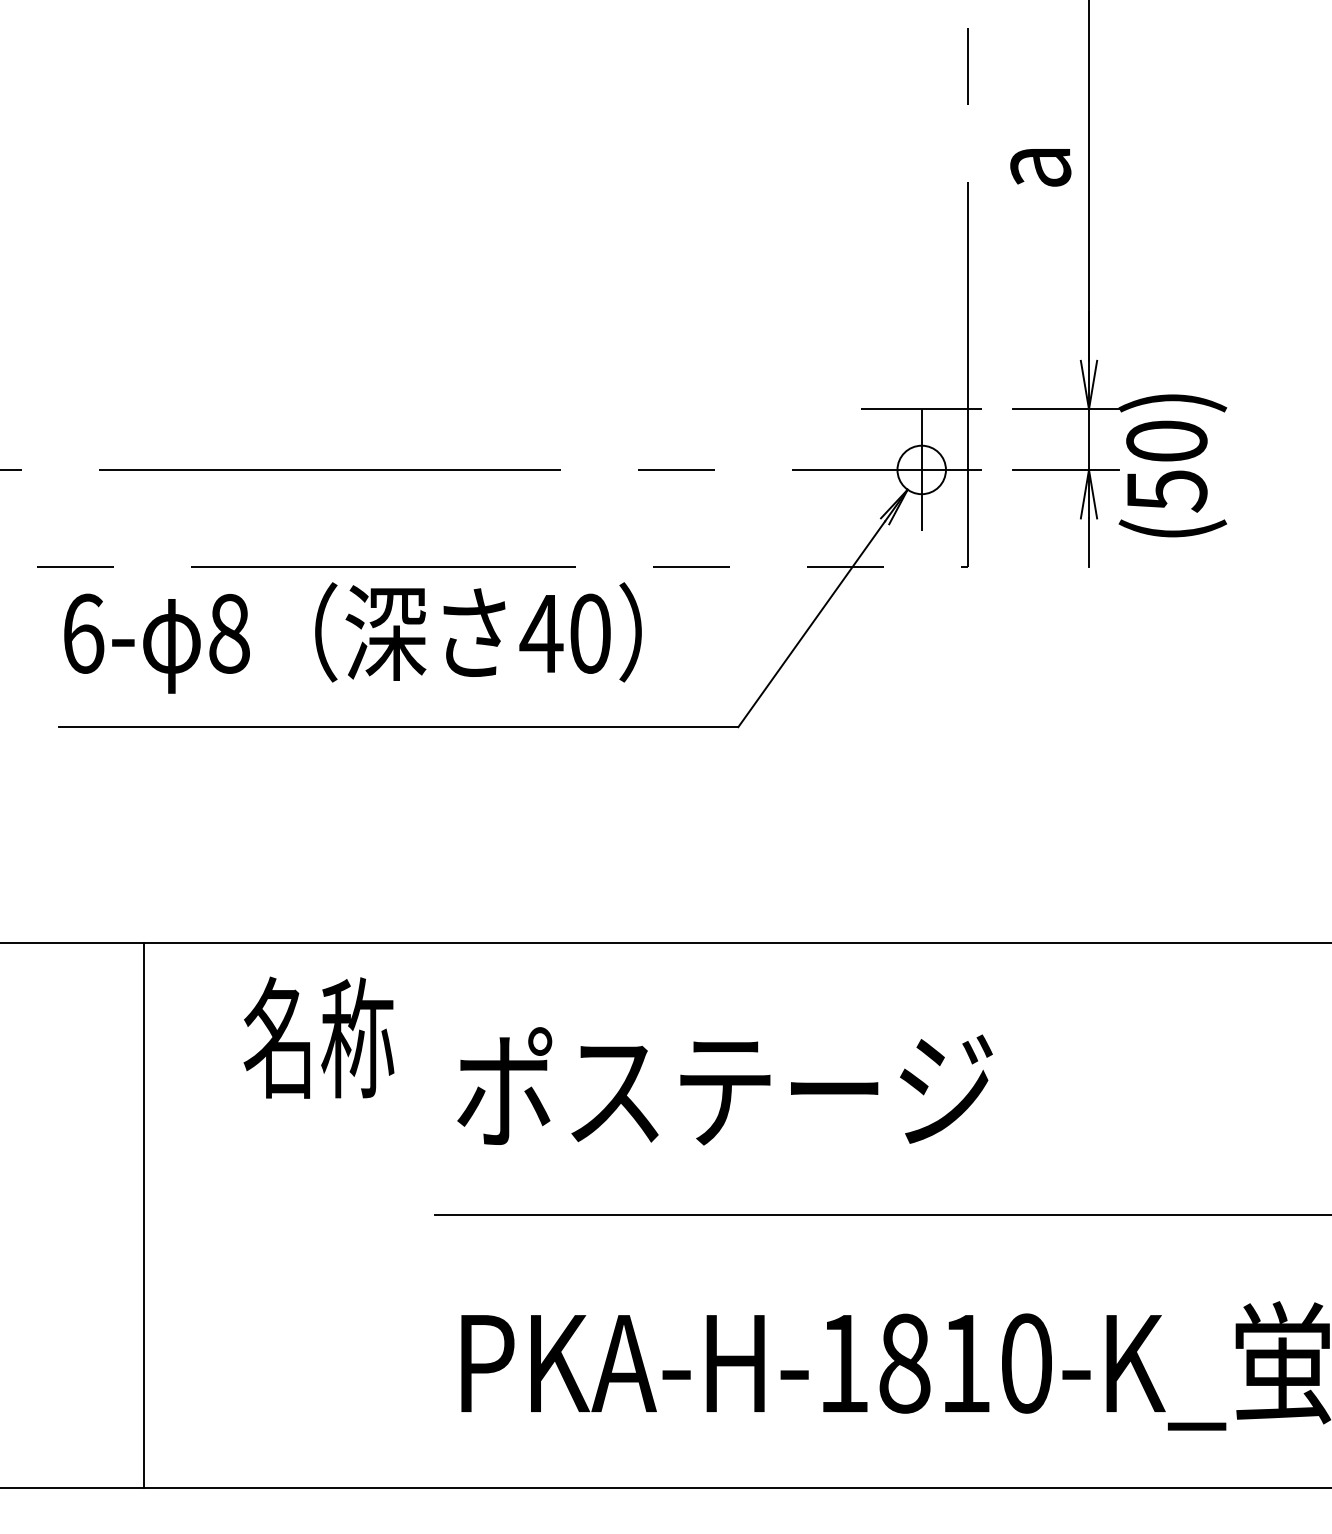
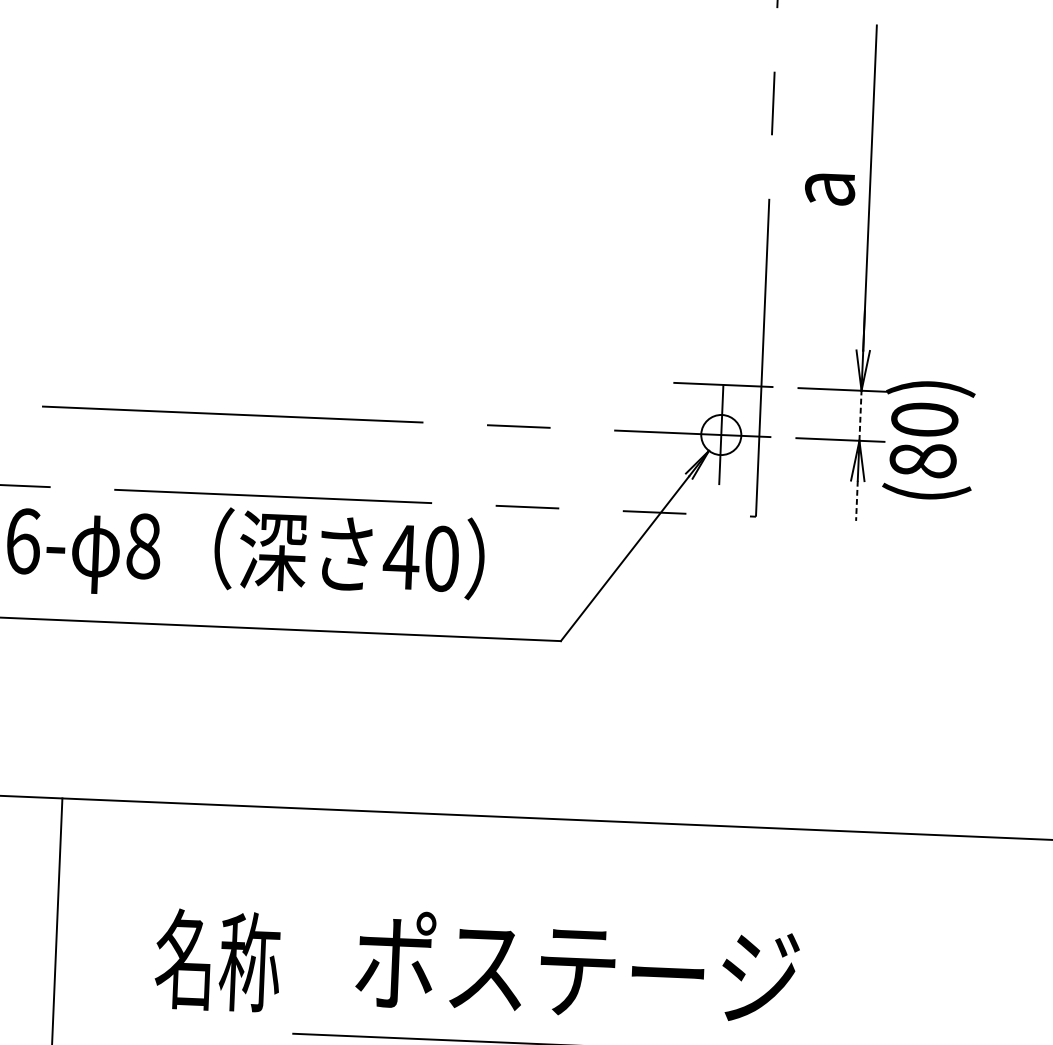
line: (1089, 439) -> (860, 415), solid -> dashed
text: (1166, 491) -> (922, 461), (50) -> (80)
line: (1089, 543) -> (857, 501), solid -> dashed
text: (318, 1037) -> (217, 960), moved
text: (724, 1086) -> (577, 967), moved

